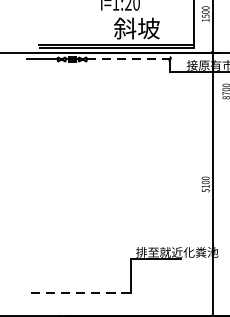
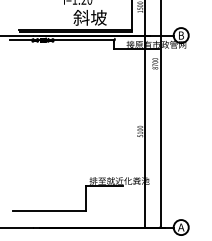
line: (127, 59) -> (83, 40), dashed -> solid
line: (79, 292) -> (48, 210), dashed -> solid

